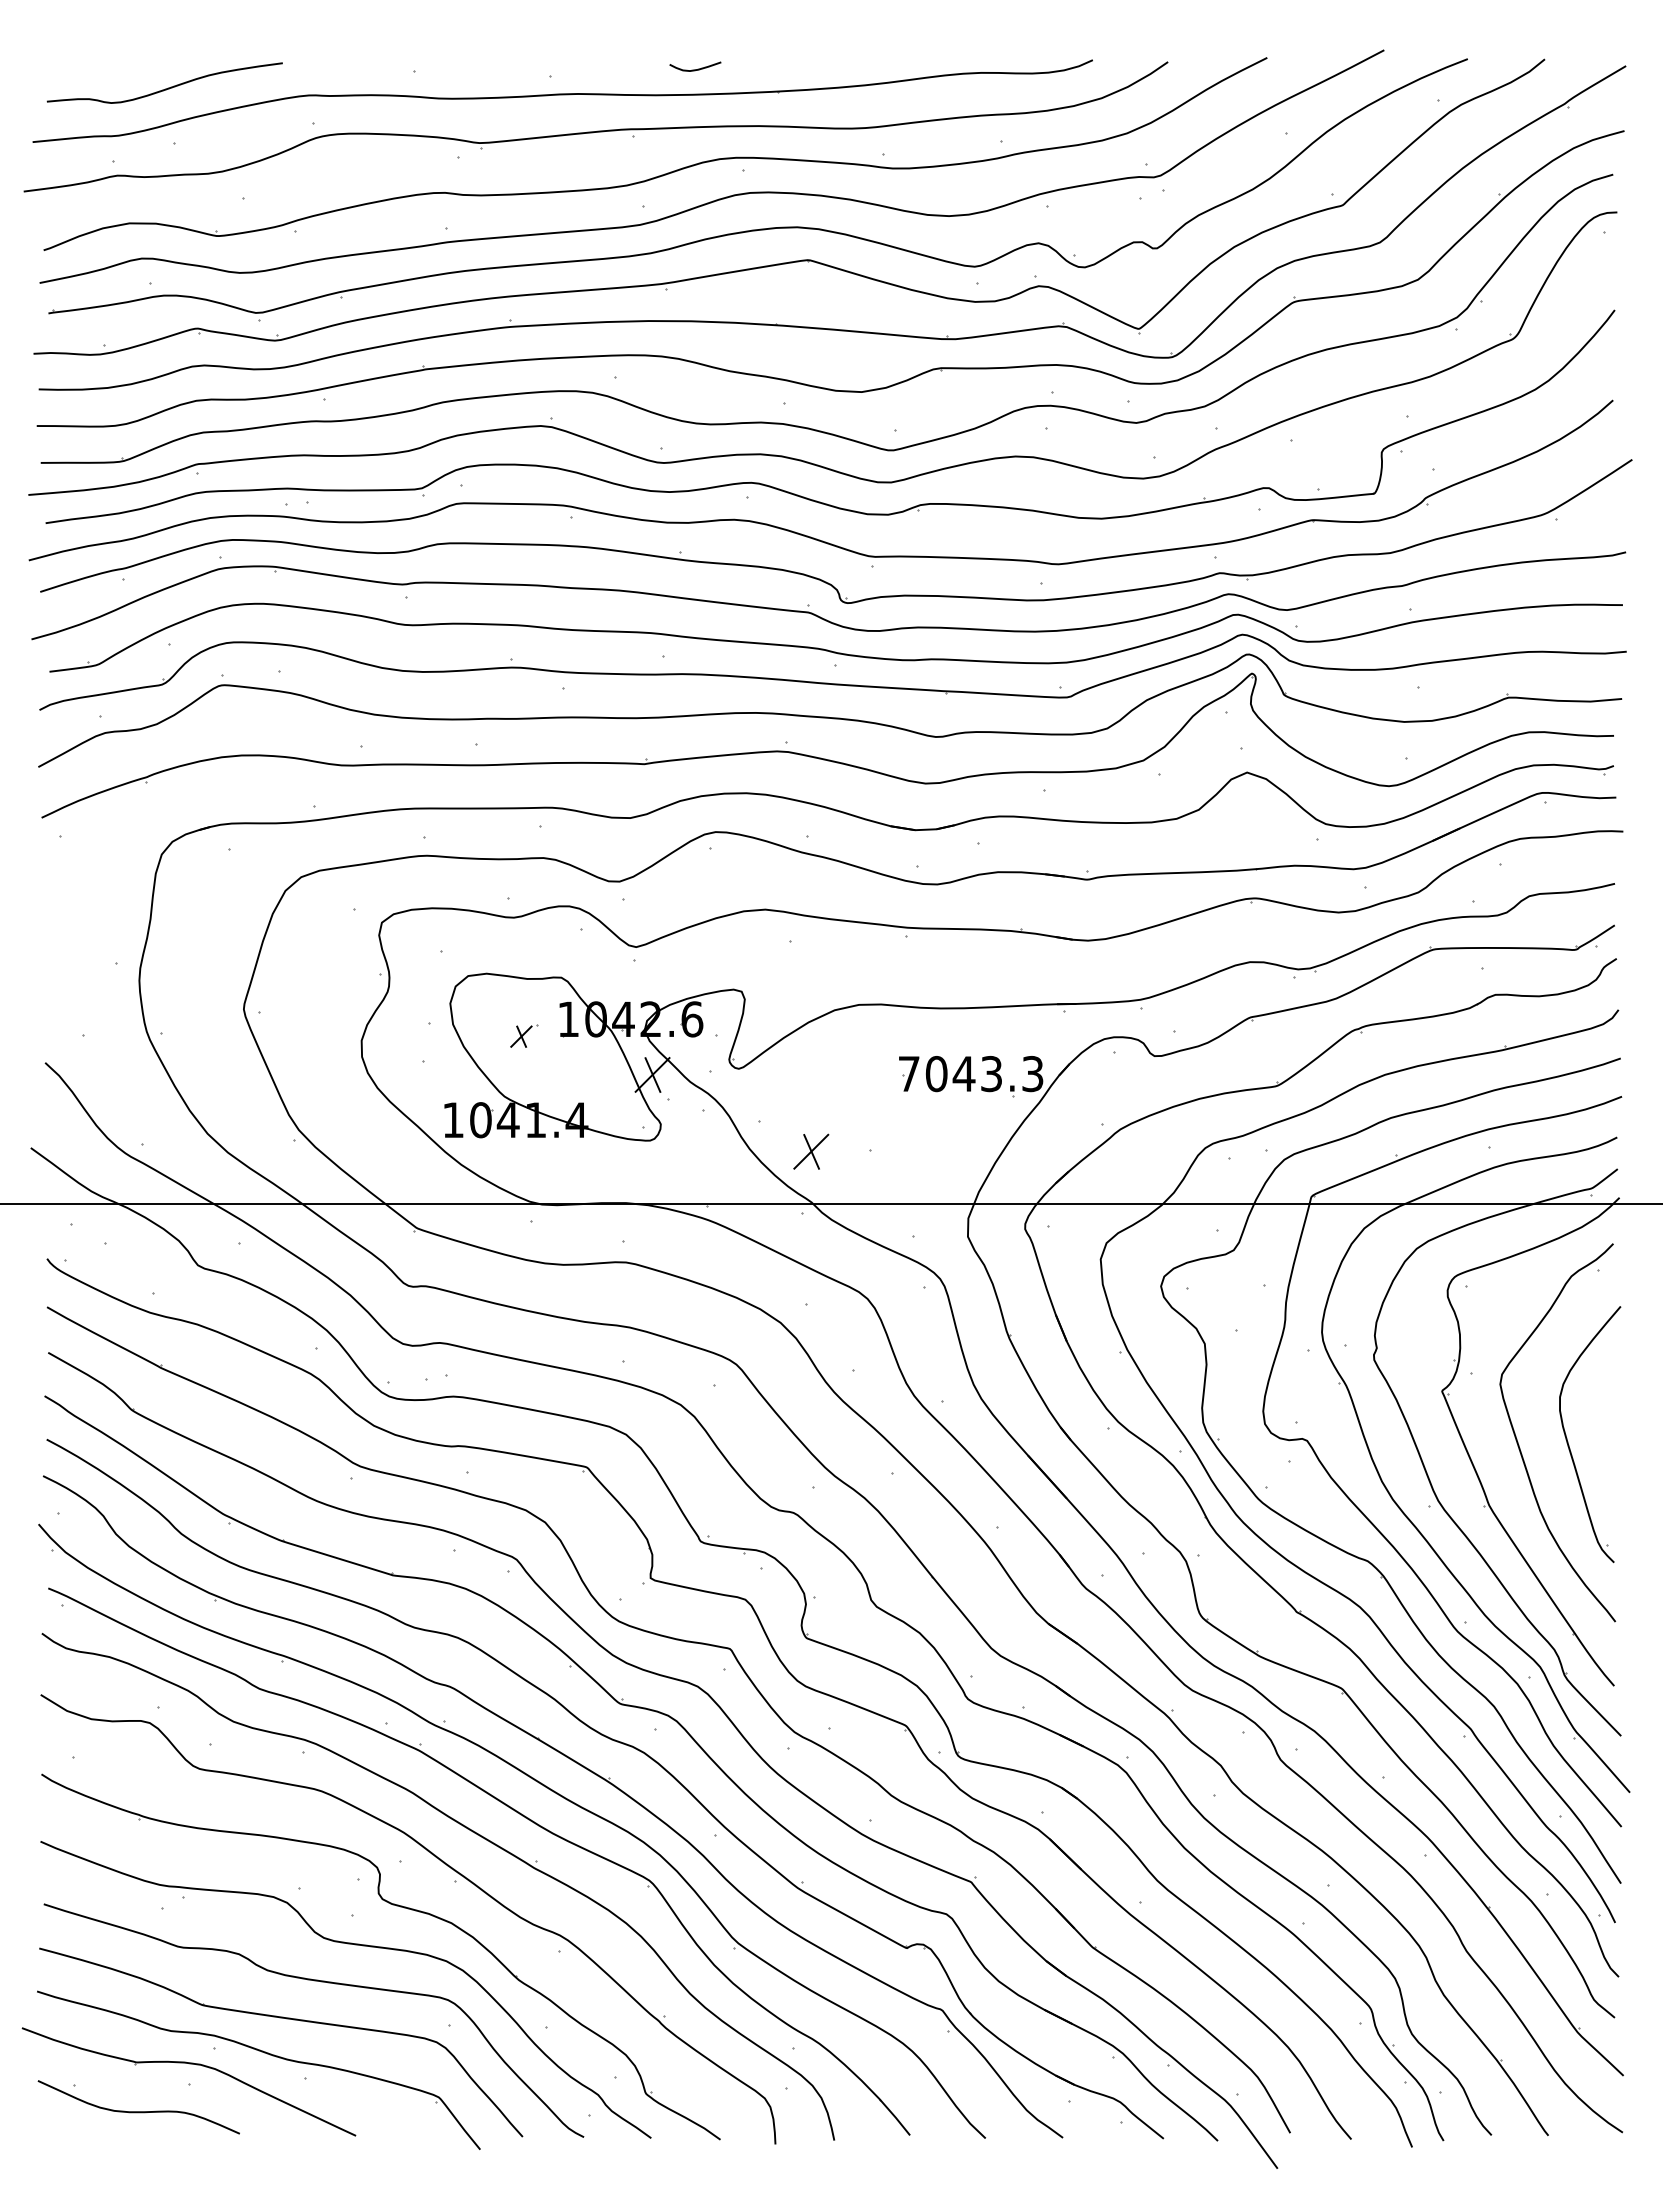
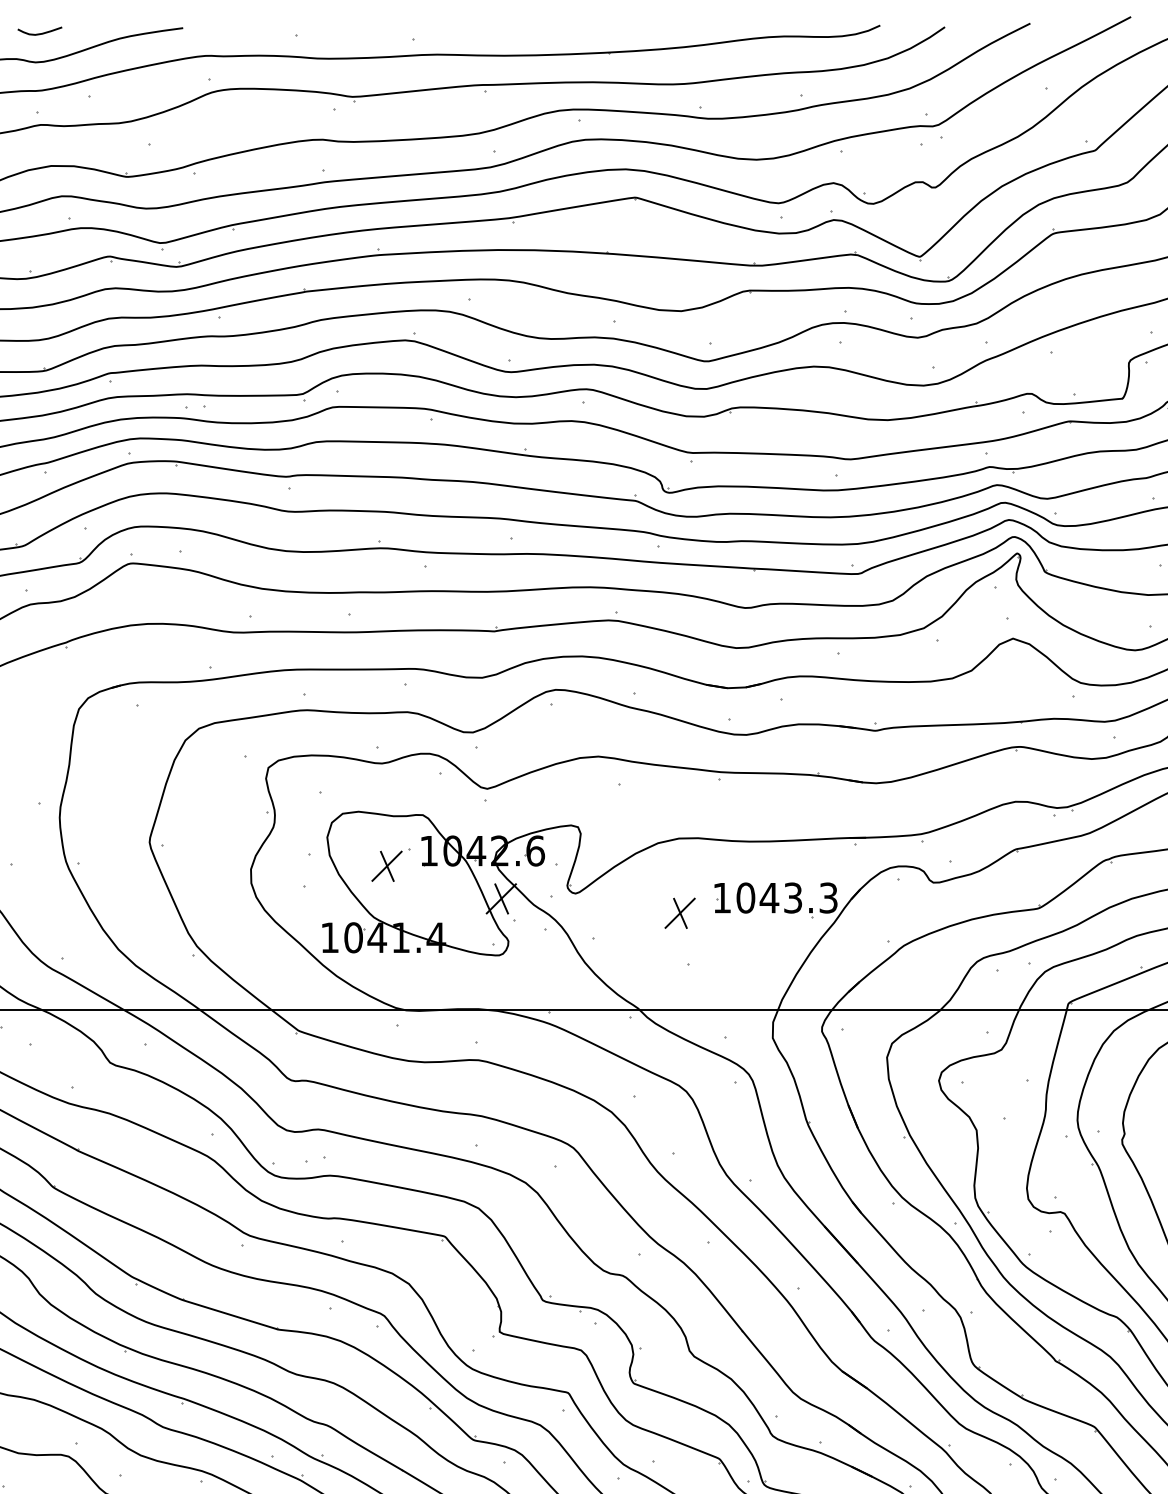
curve: (695, 69) -> (40, 33), moved
part: (523, 1035) -> (390, 864), size x1.67
text: (909, 1073) -> (722, 897), 7043.3 -> 1043.3
part: (811, 1151) -> (680, 913), moved

